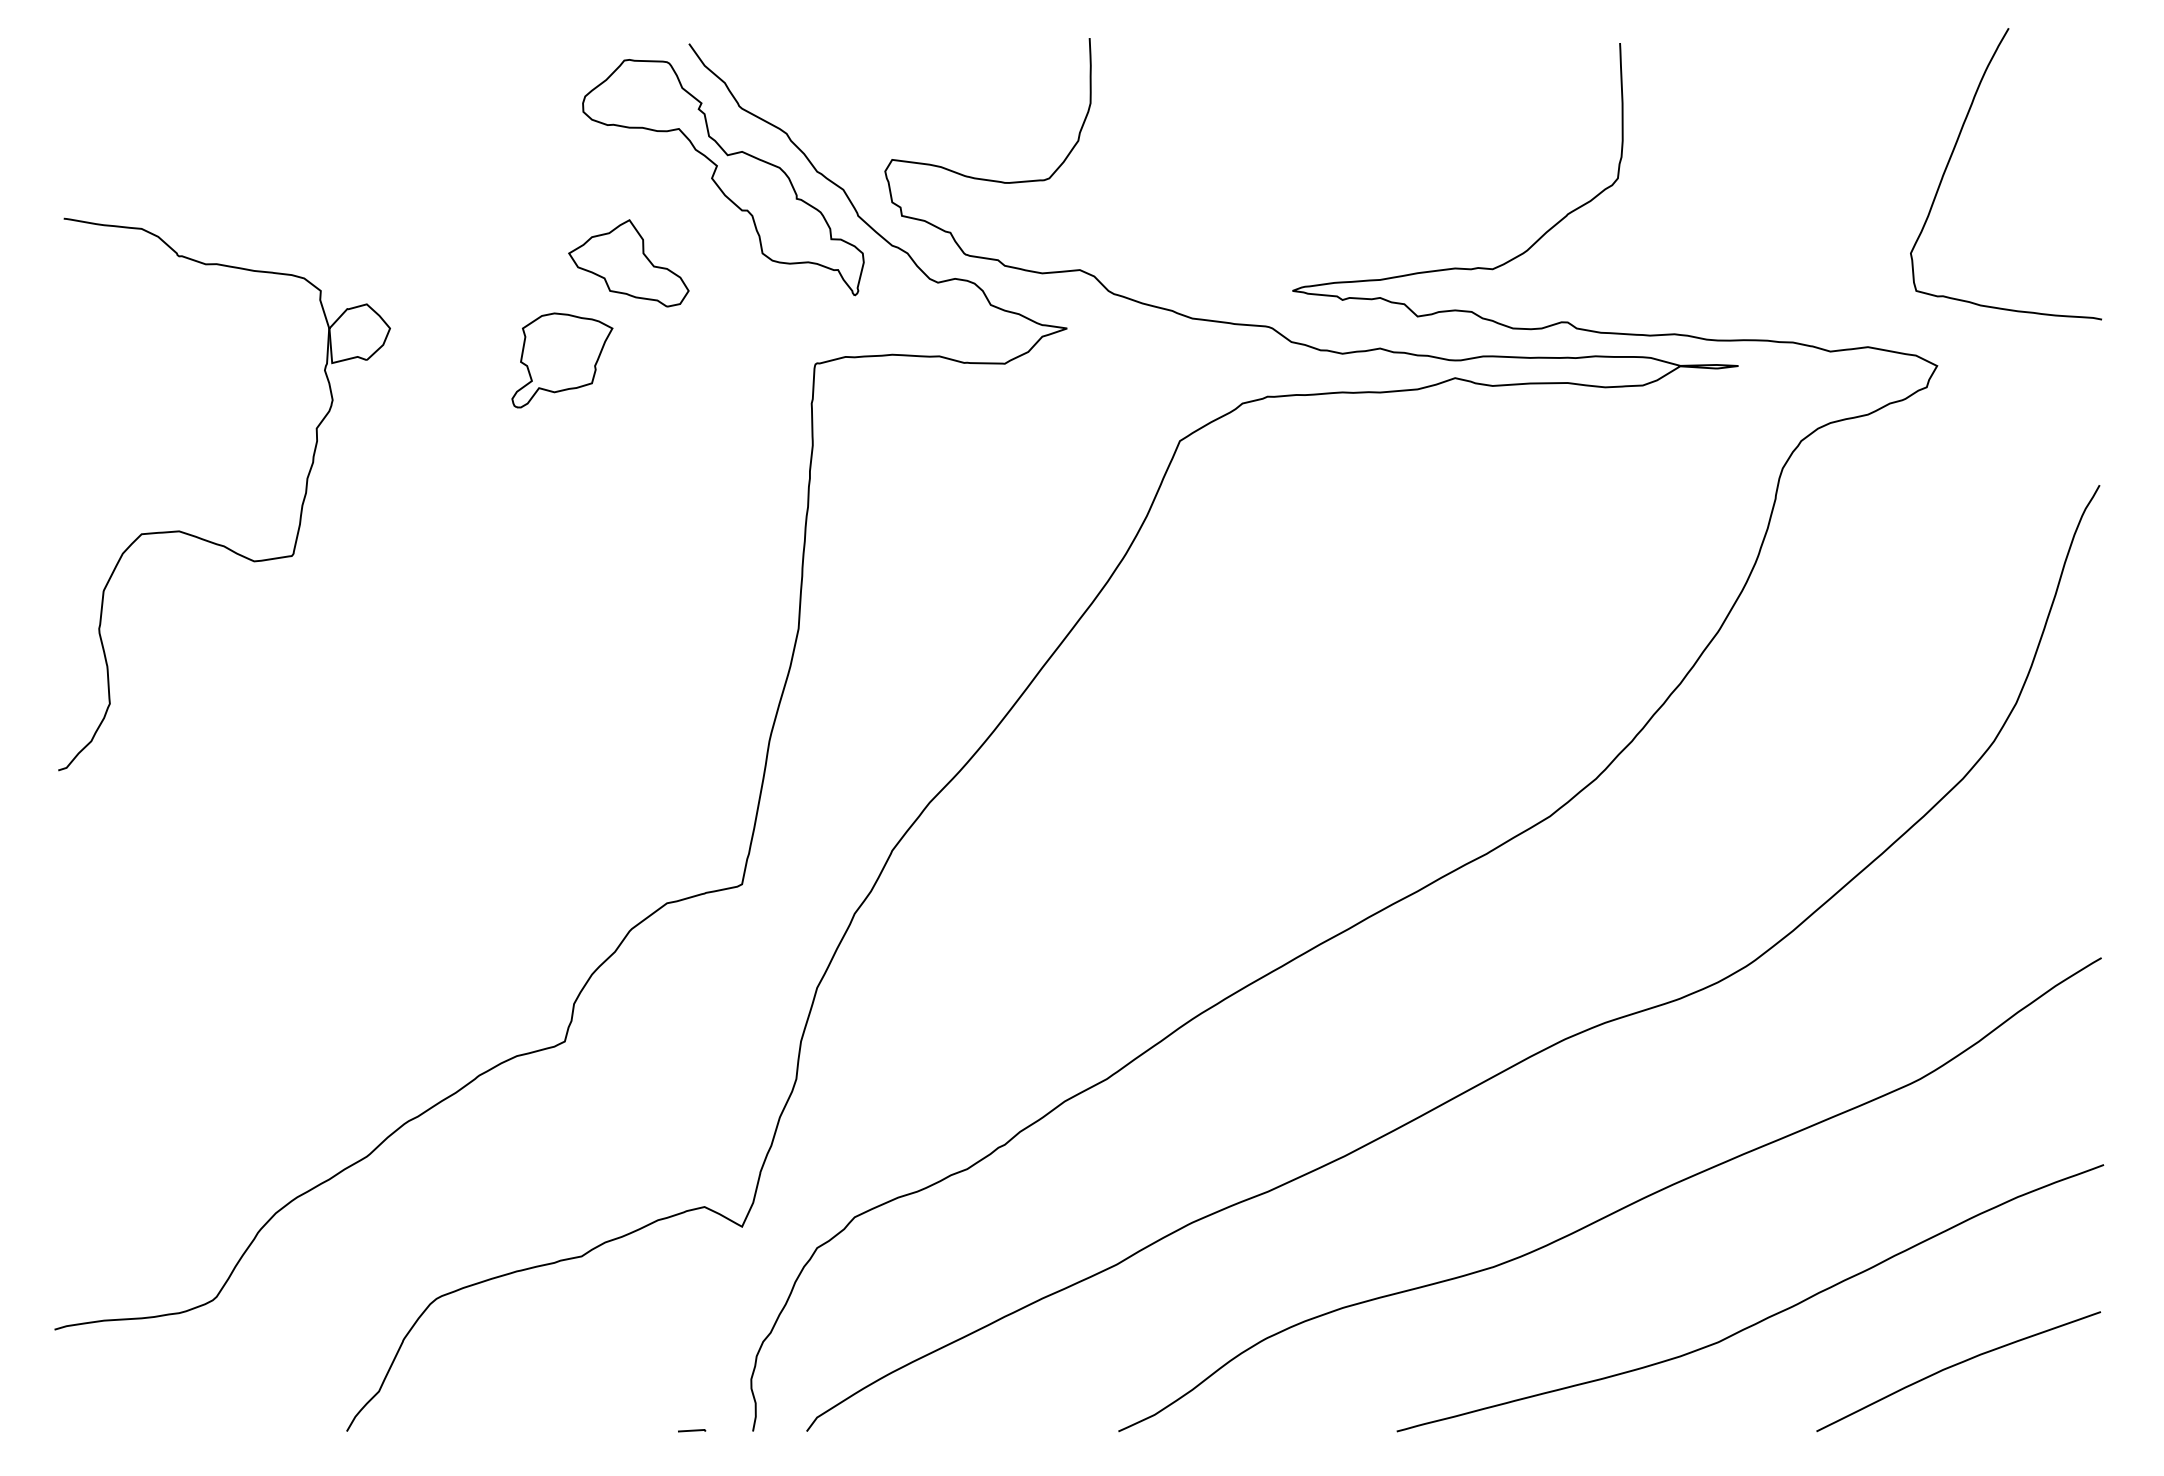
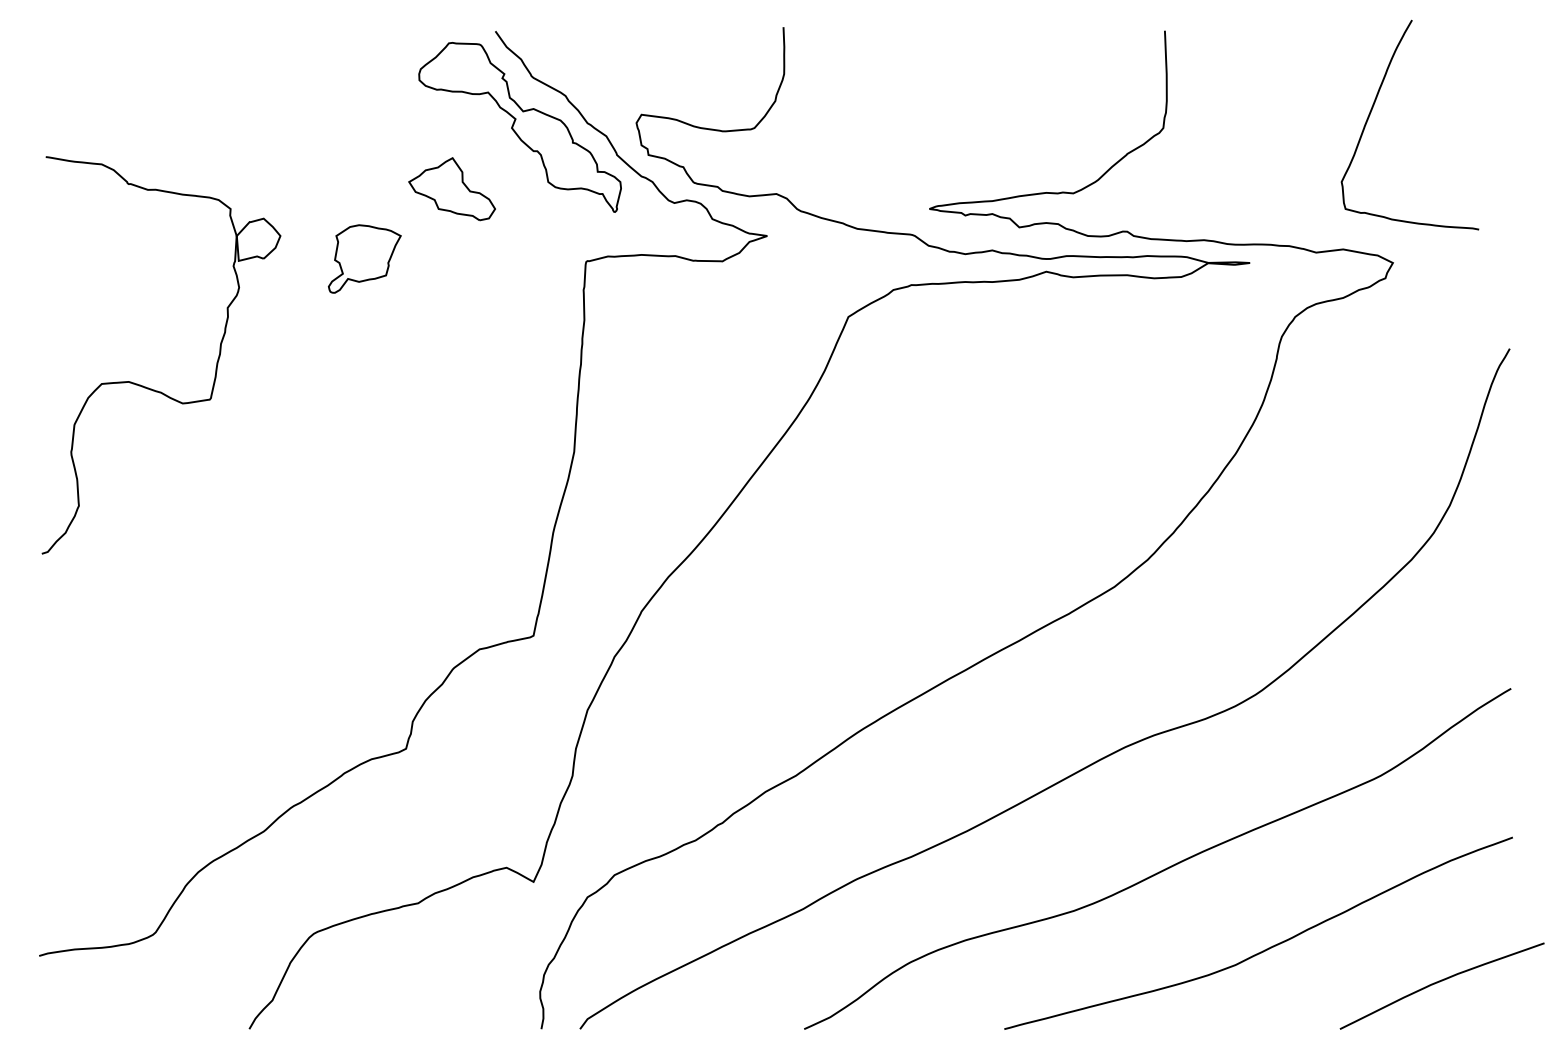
curve: (1953, 153) -> (1372, 110), moved
part: (562, 360) -> (364, 259), moved
curve: (1957, 1365) -> (1441, 981), moved
line: (692, 1430) -> (497, 1028), removed

